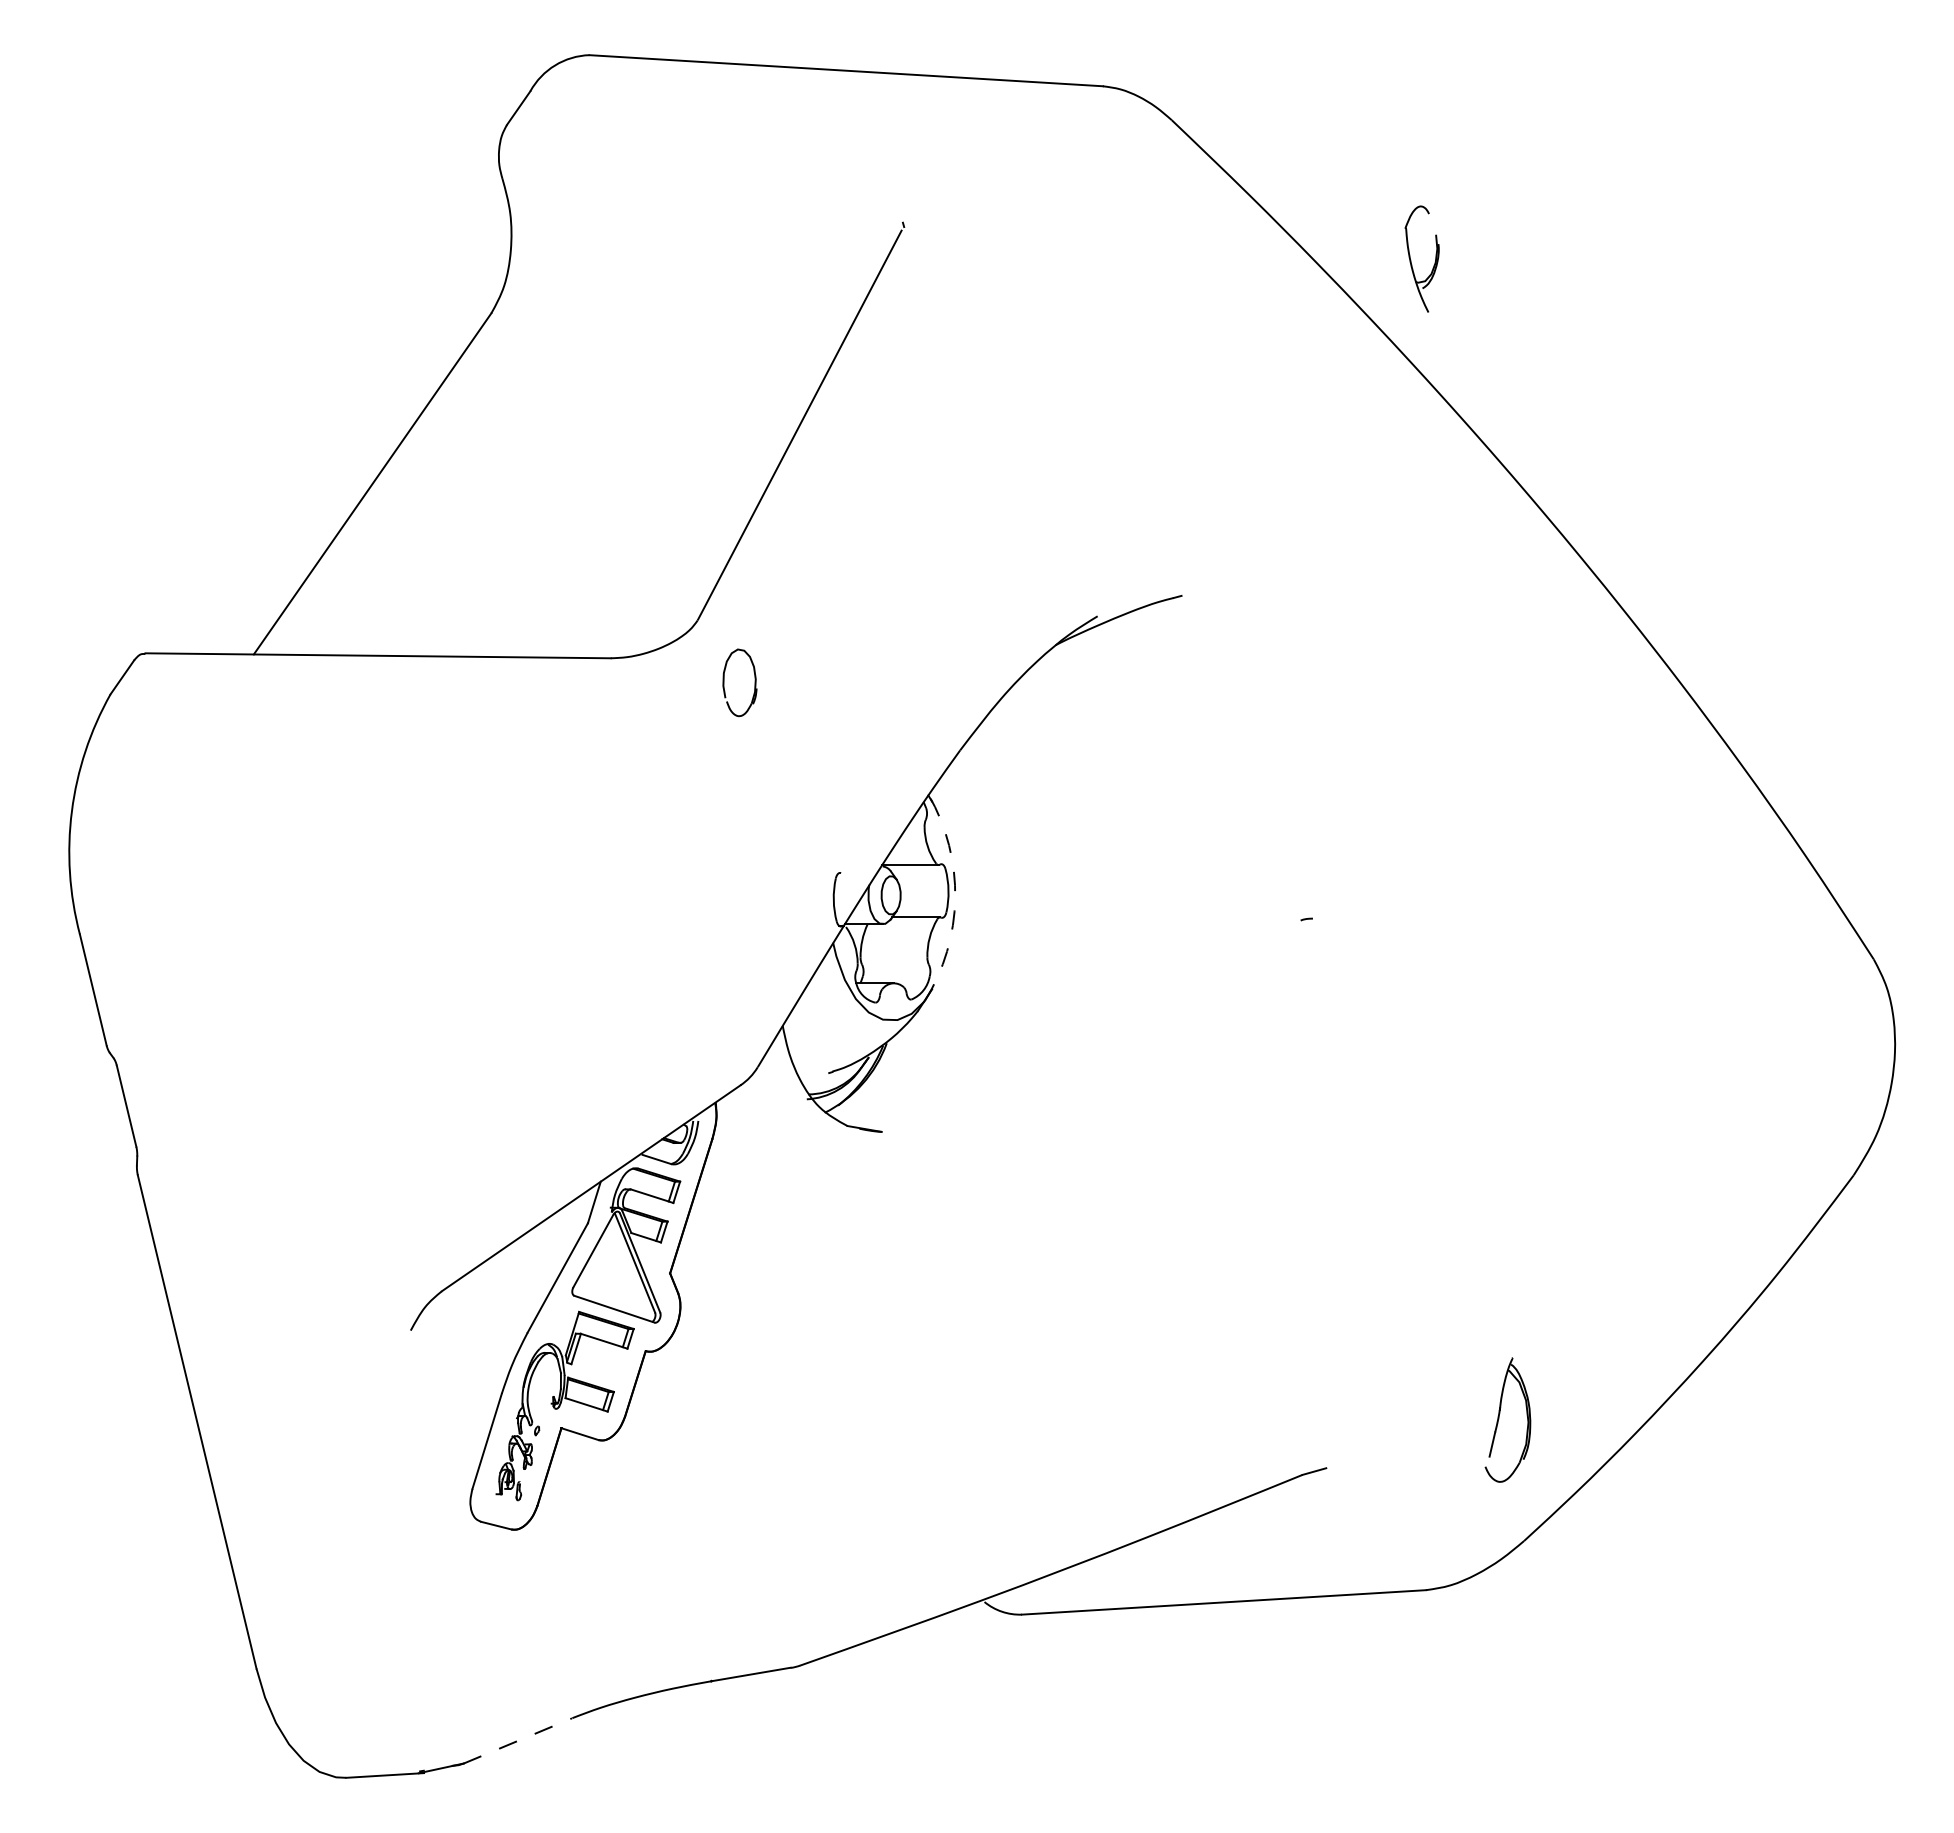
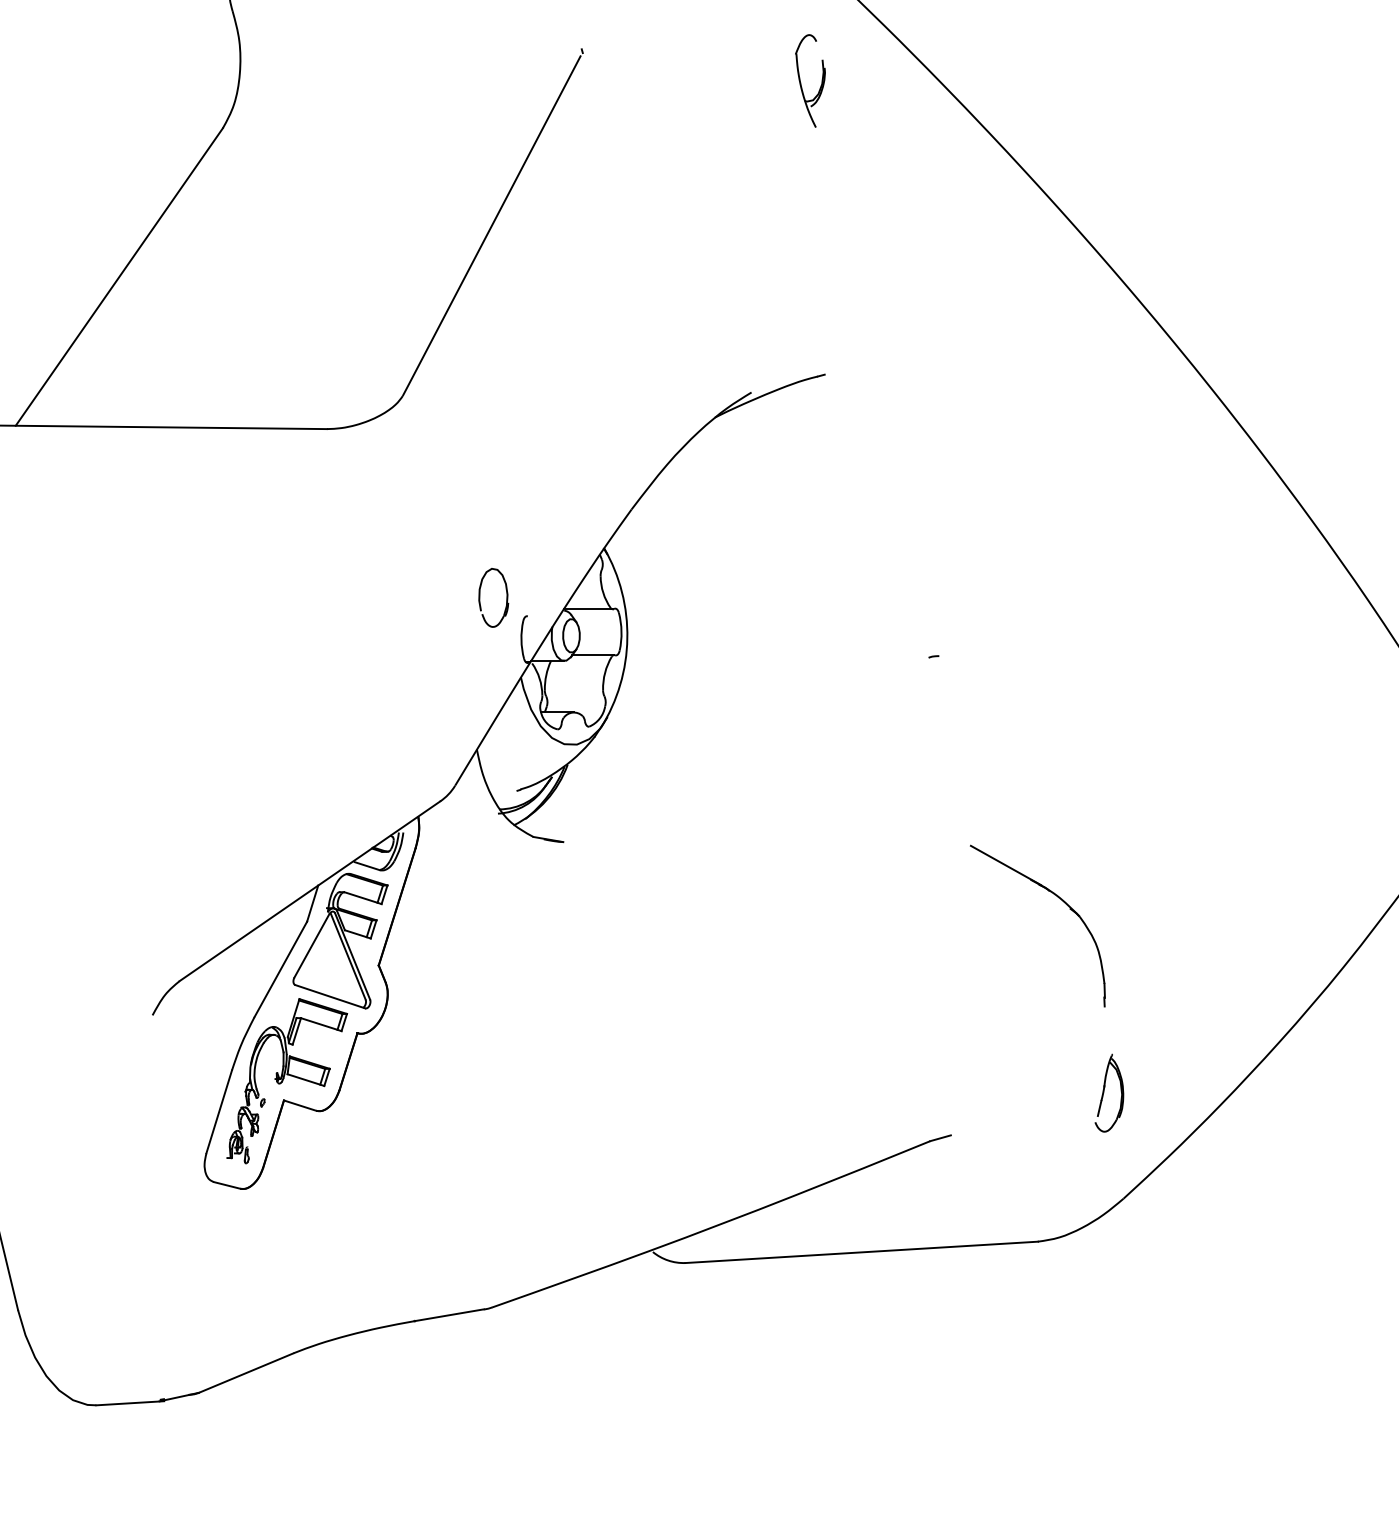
part: (1411, 260) -> (801, 82), moved
part: (724, 682) -> (480, 597), moved
arc: (955, 898) -> (627, 638), dashed -> solid
part: (1448, 1195) -> (1057, 897), added
part: (1507, 1419) -> (1108, 1092), size x0.71
line: (517, 1741) -> (245, 1373), dashed -> solid

